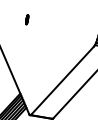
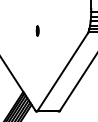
part: (27, 19) -> (37, 30), moved

